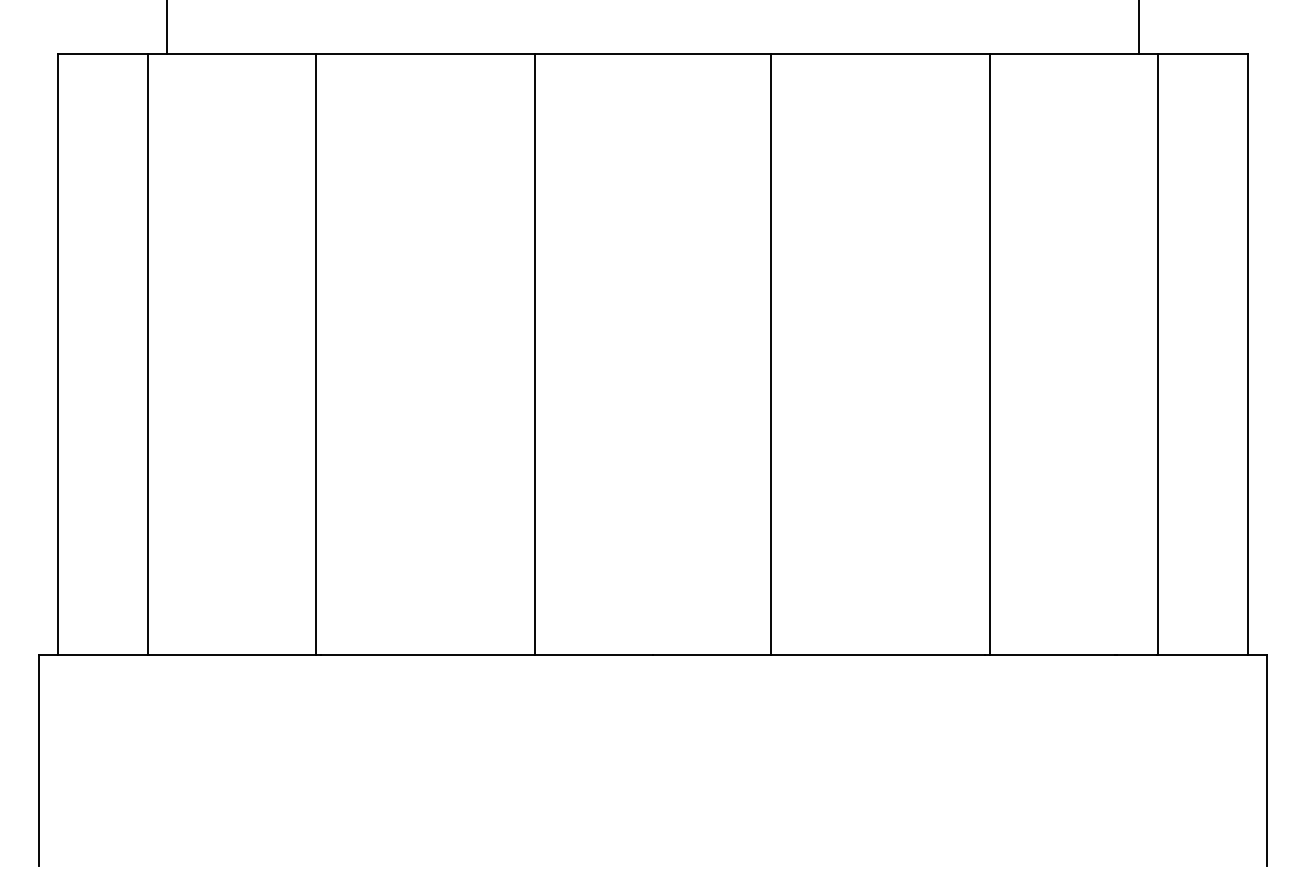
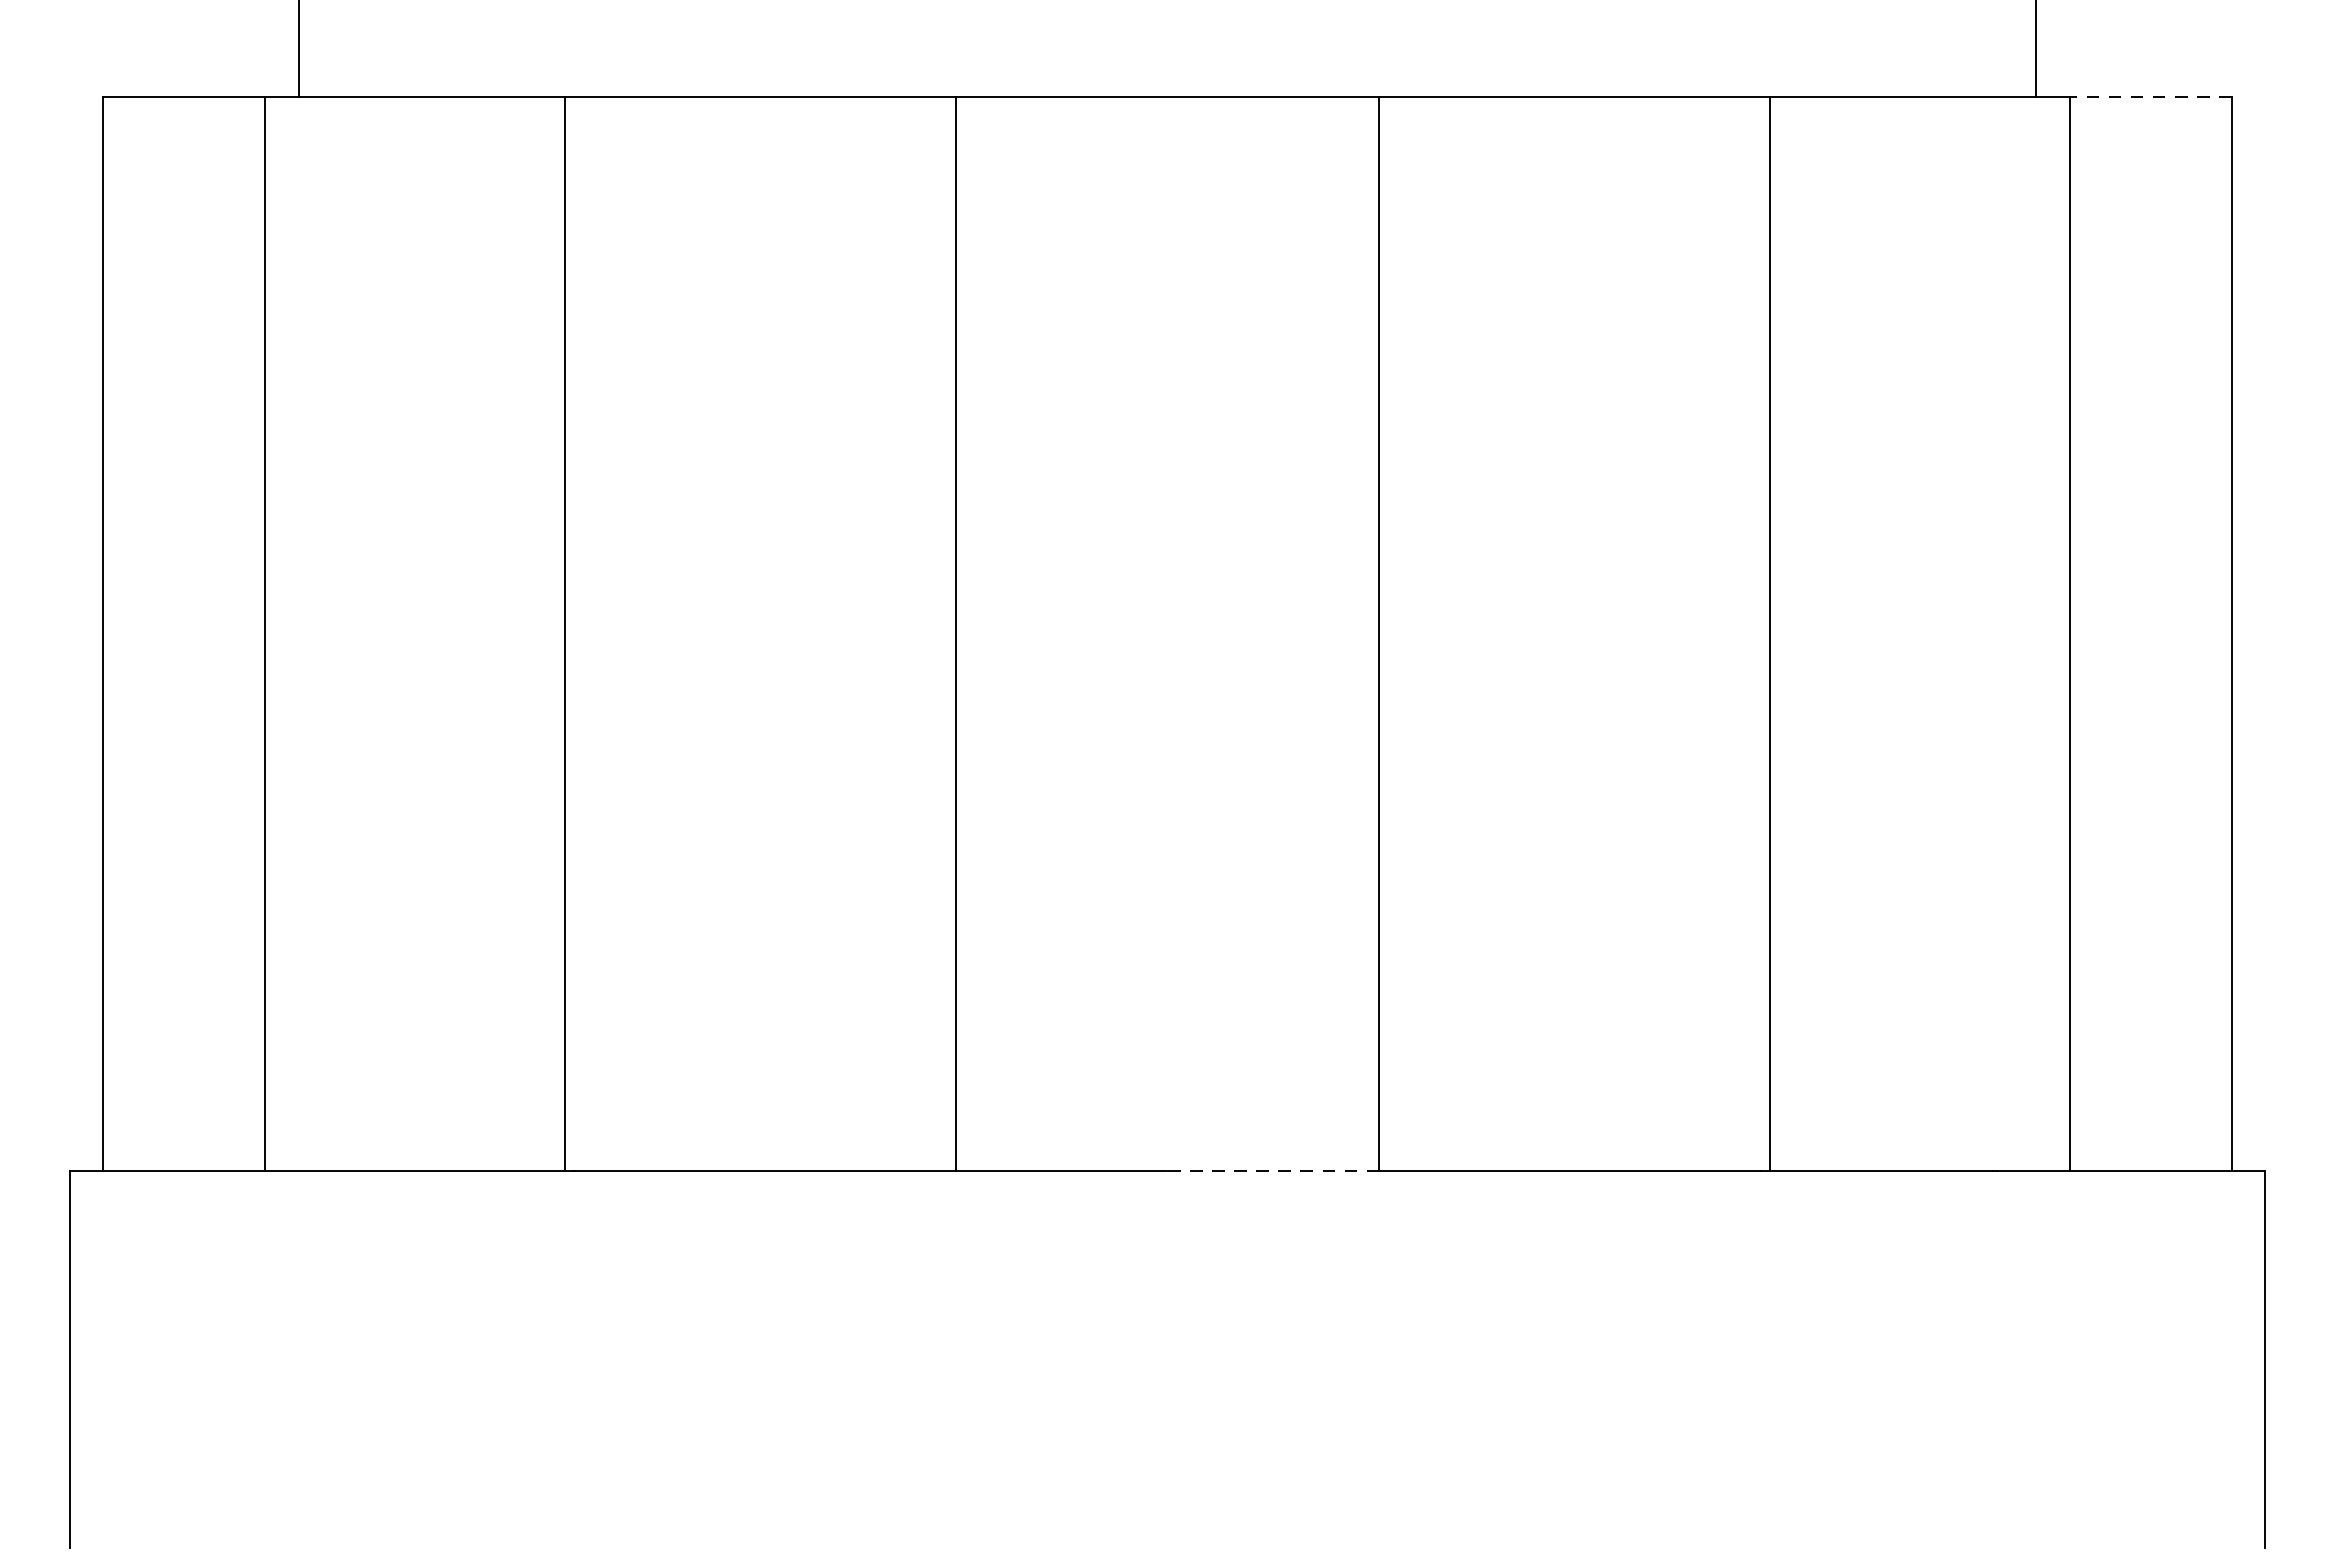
line: (1202, 54) -> (2150, 97), solid -> dashed
line: (711, 654) -> (1272, 1170), solid -> dashed

